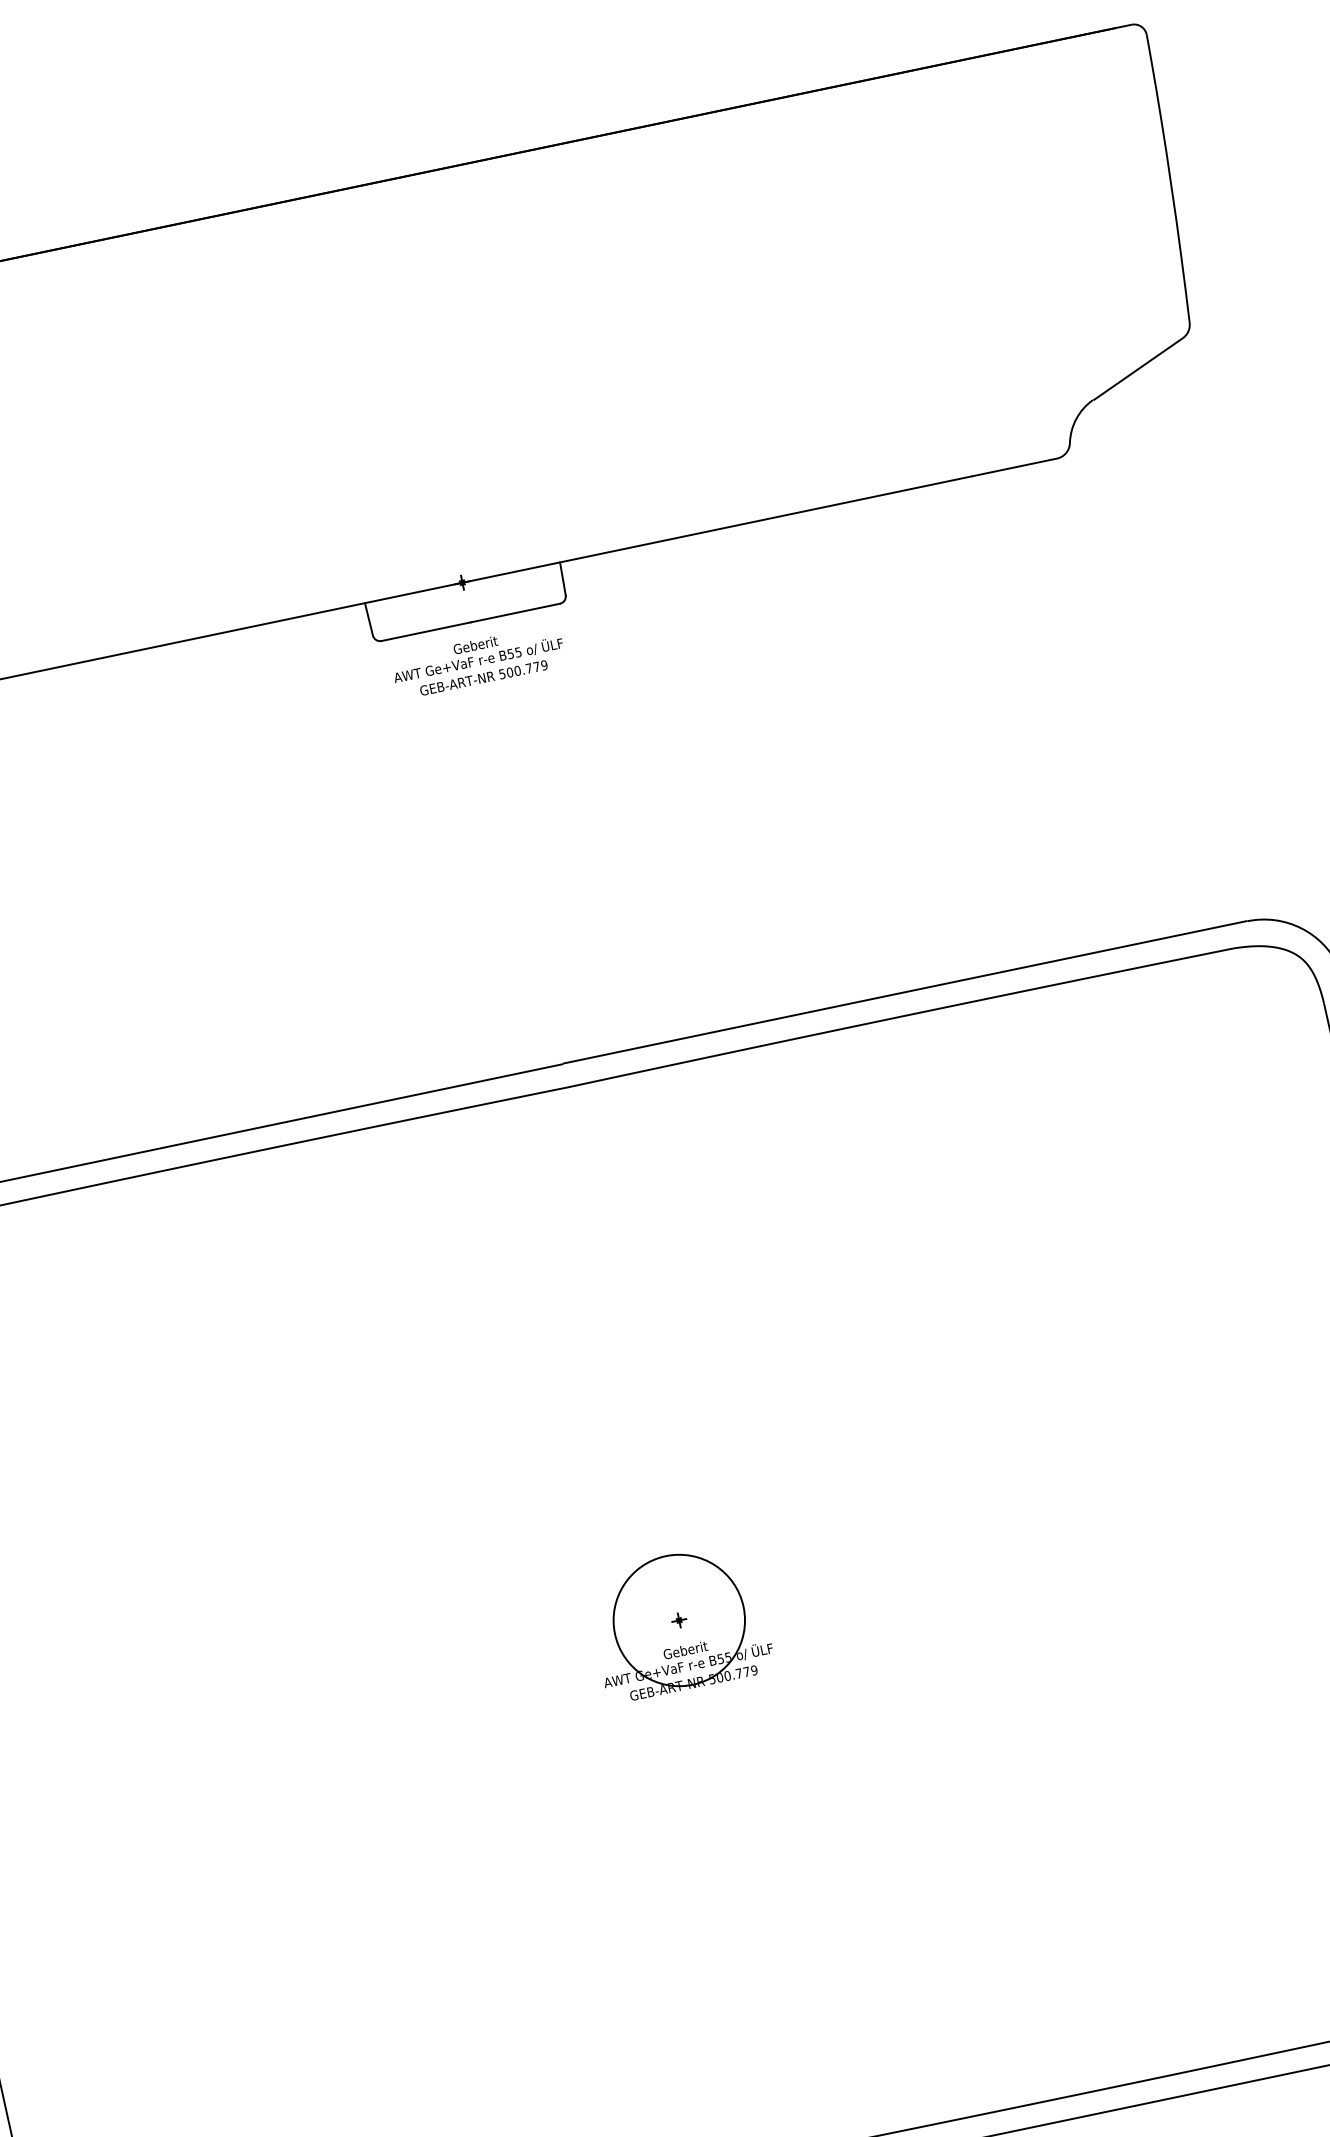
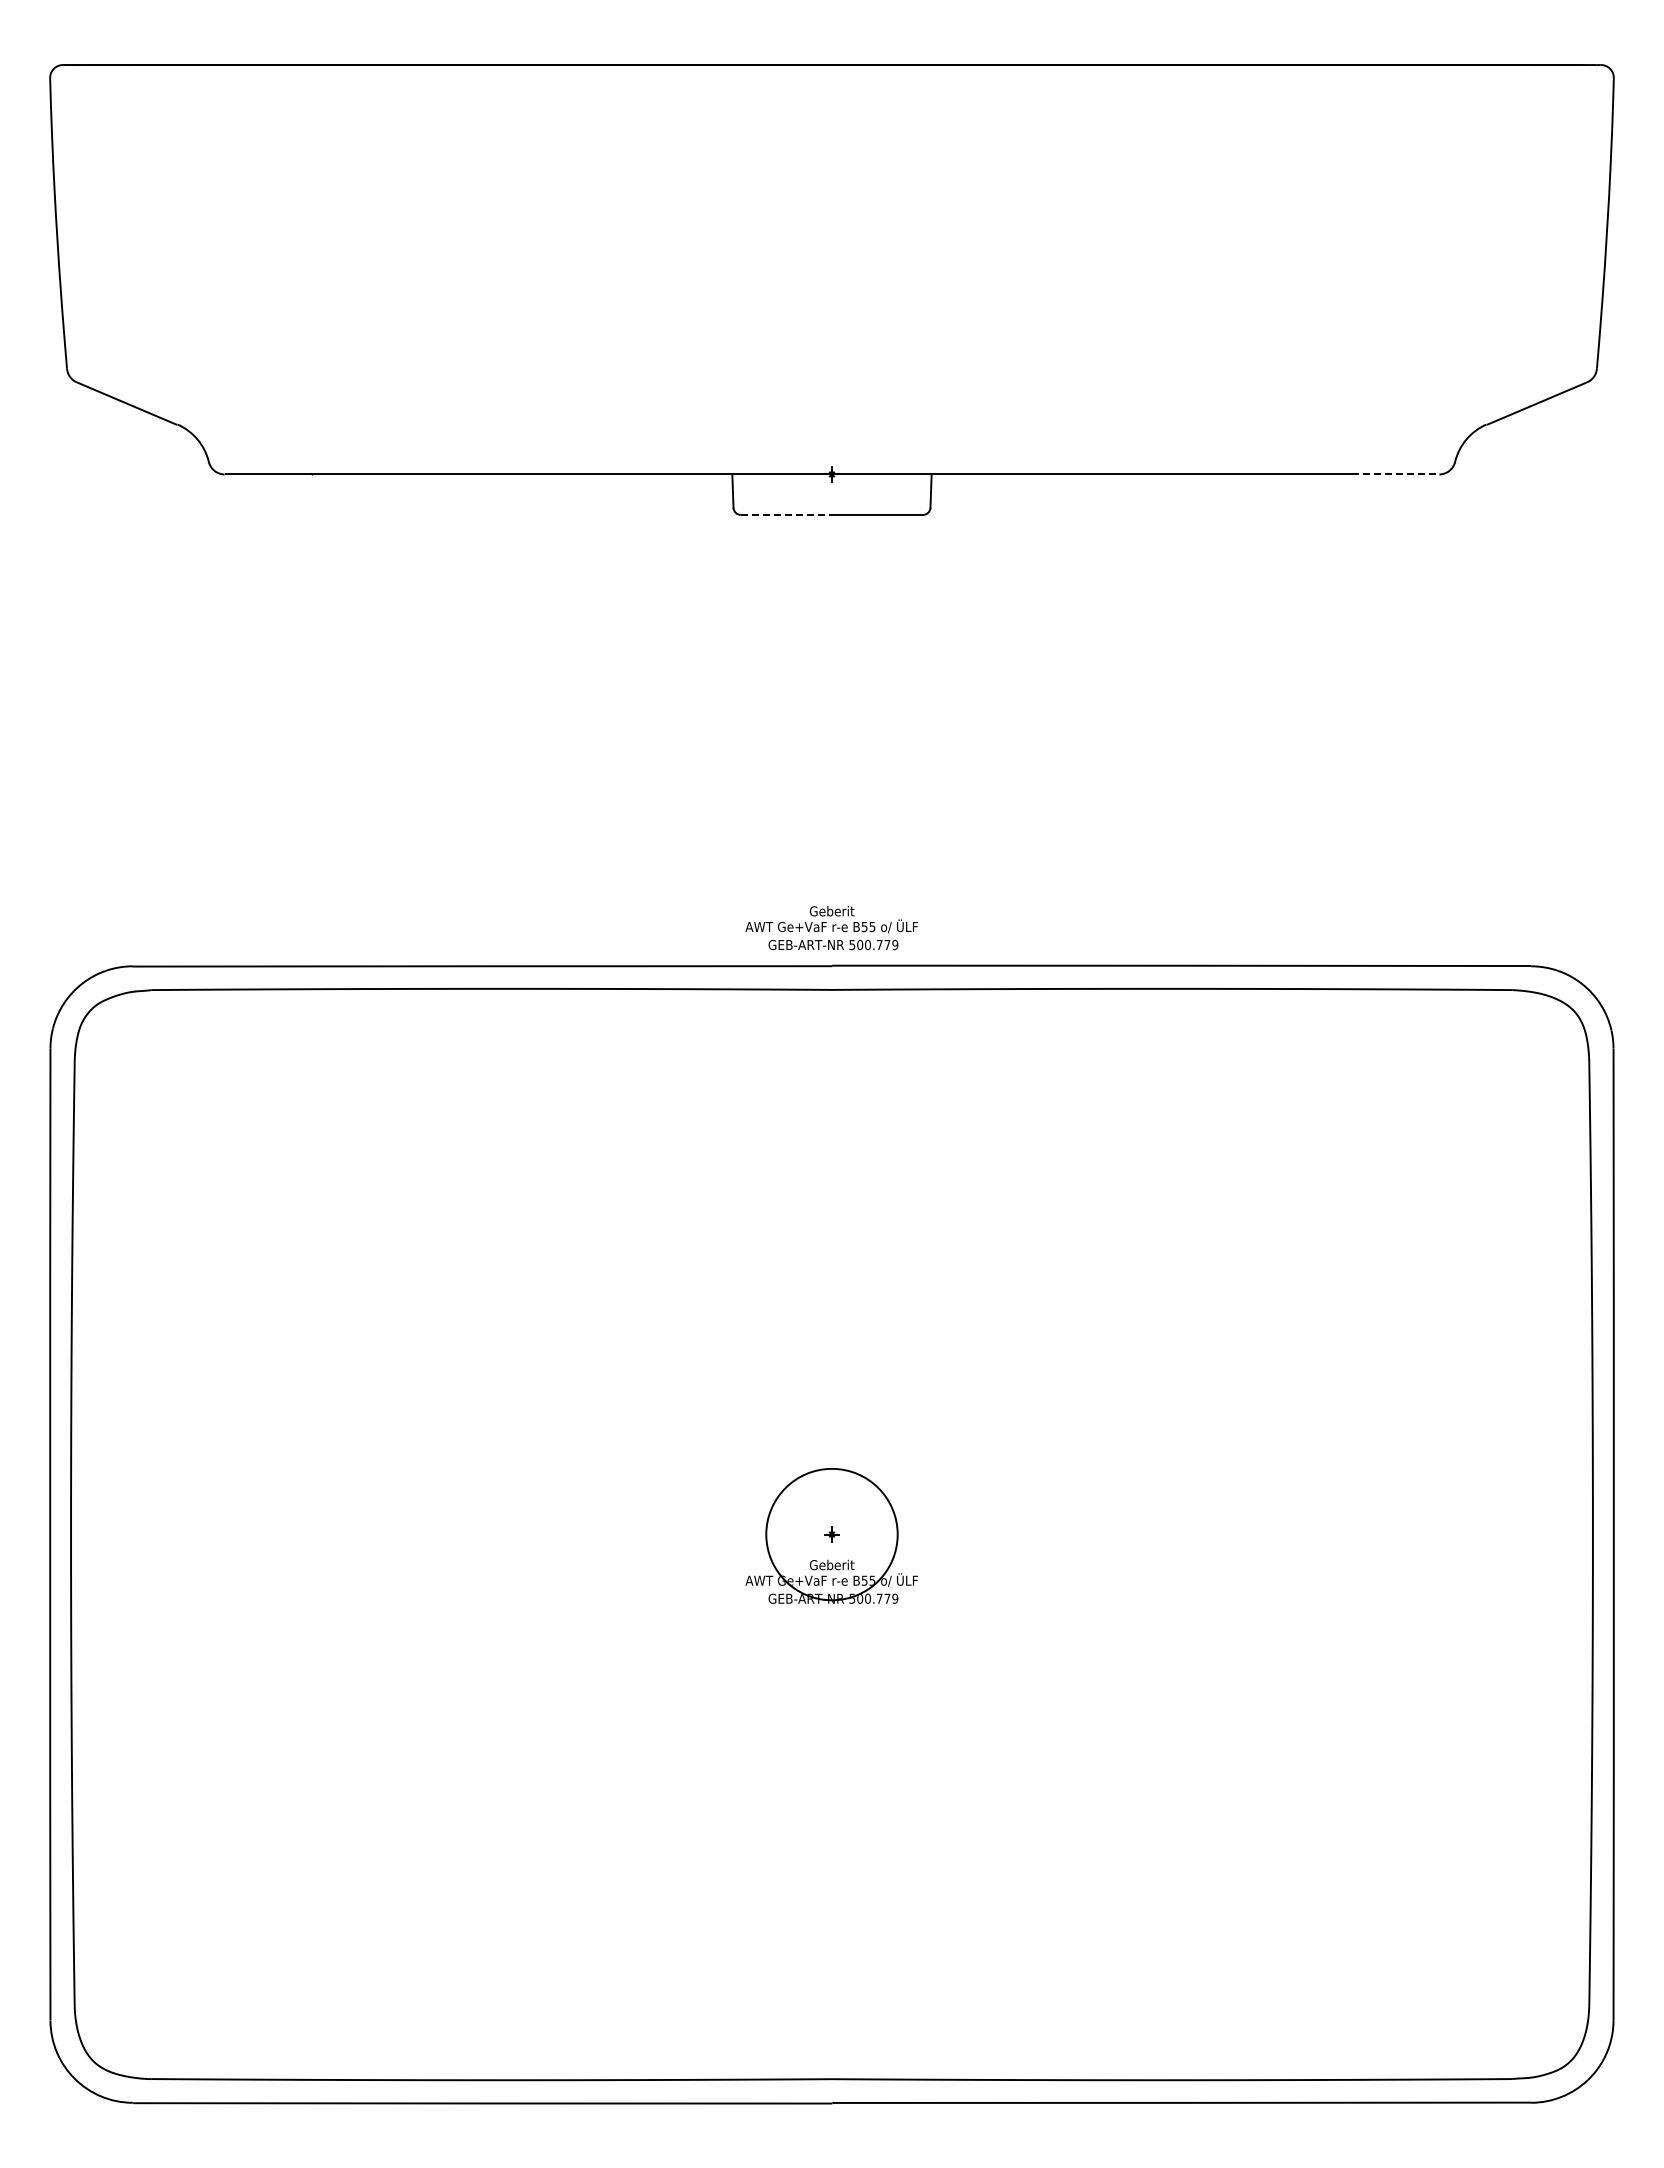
line: (1014, 467) -> (1395, 474), solid -> dashed
line: (426, 631) -> (786, 514), solid -> dashed
text: (478, 662) -> (831, 928), moved

